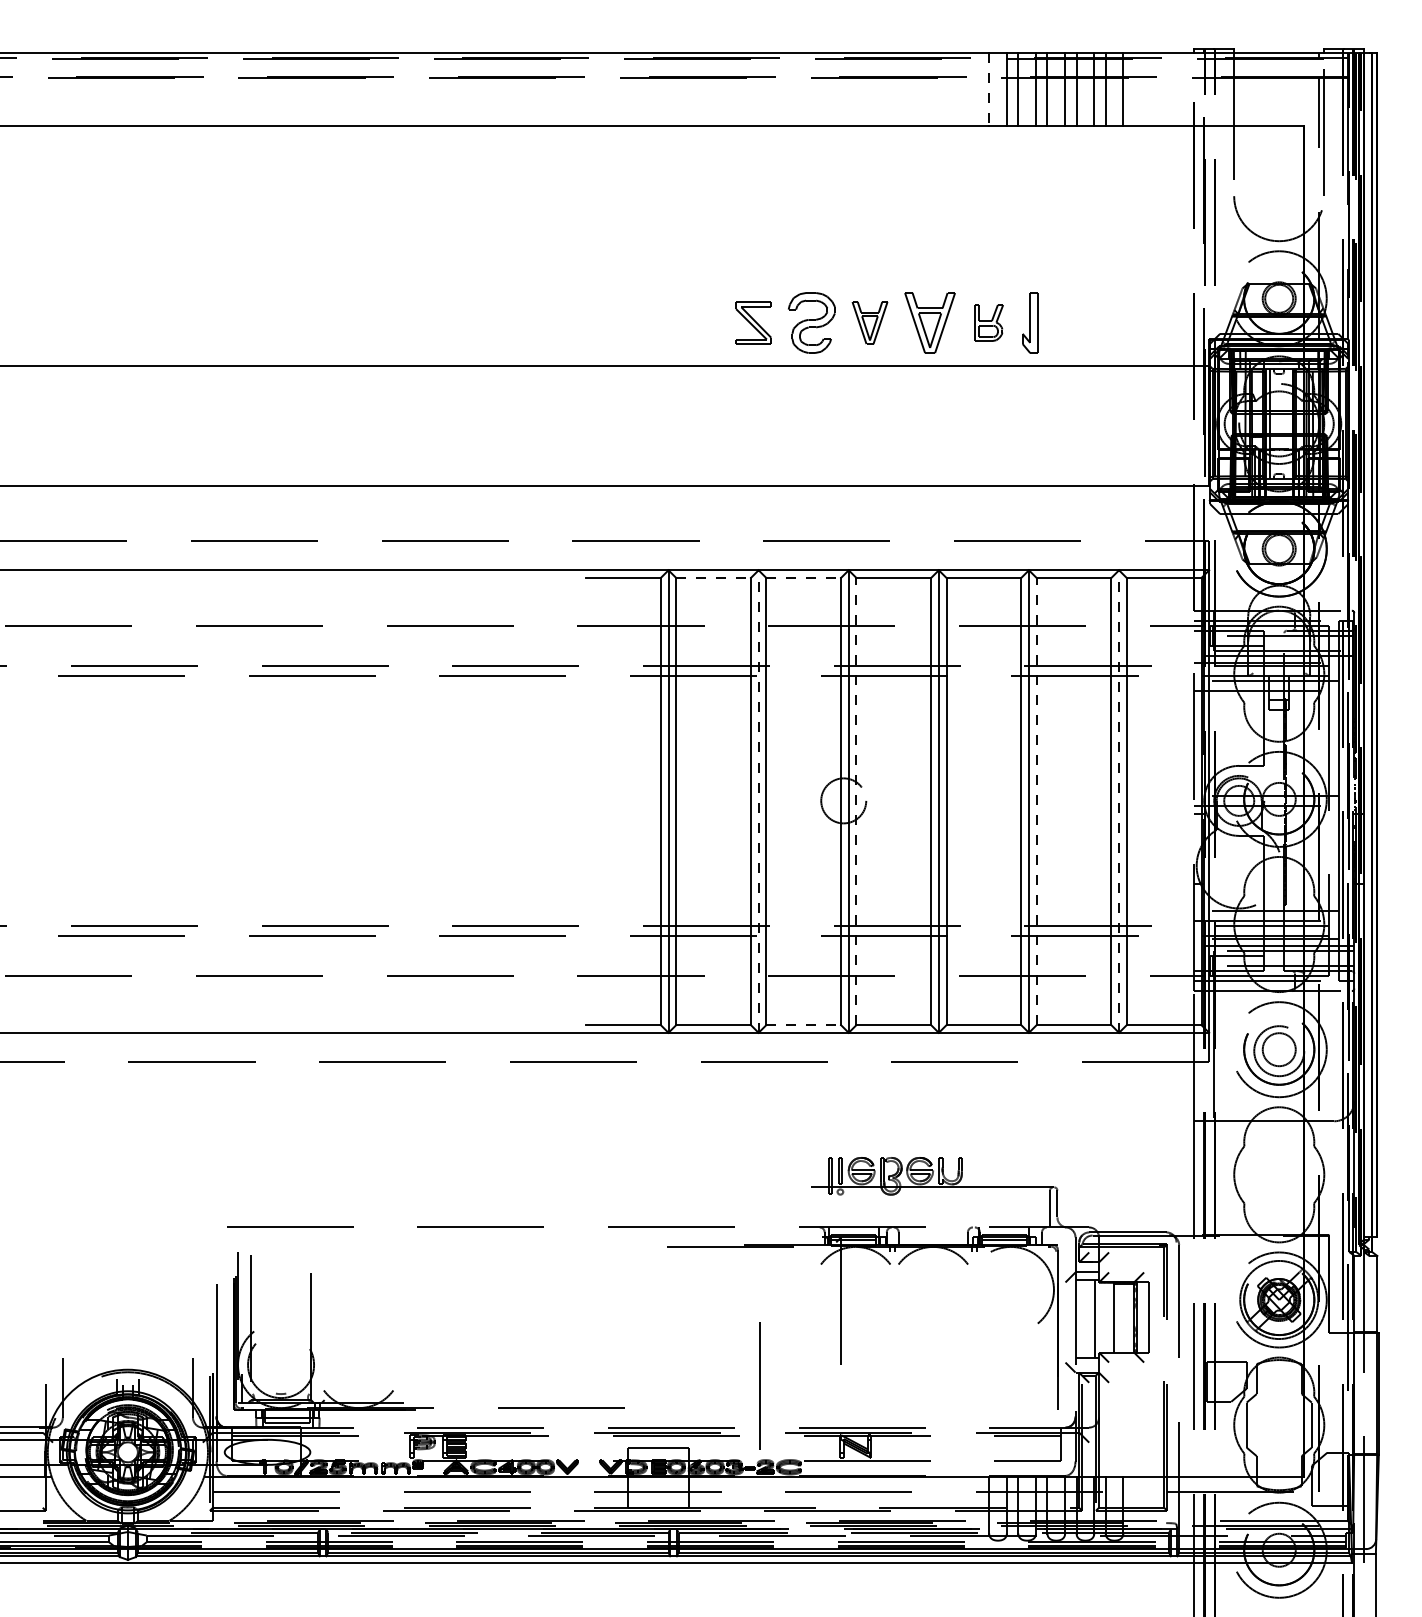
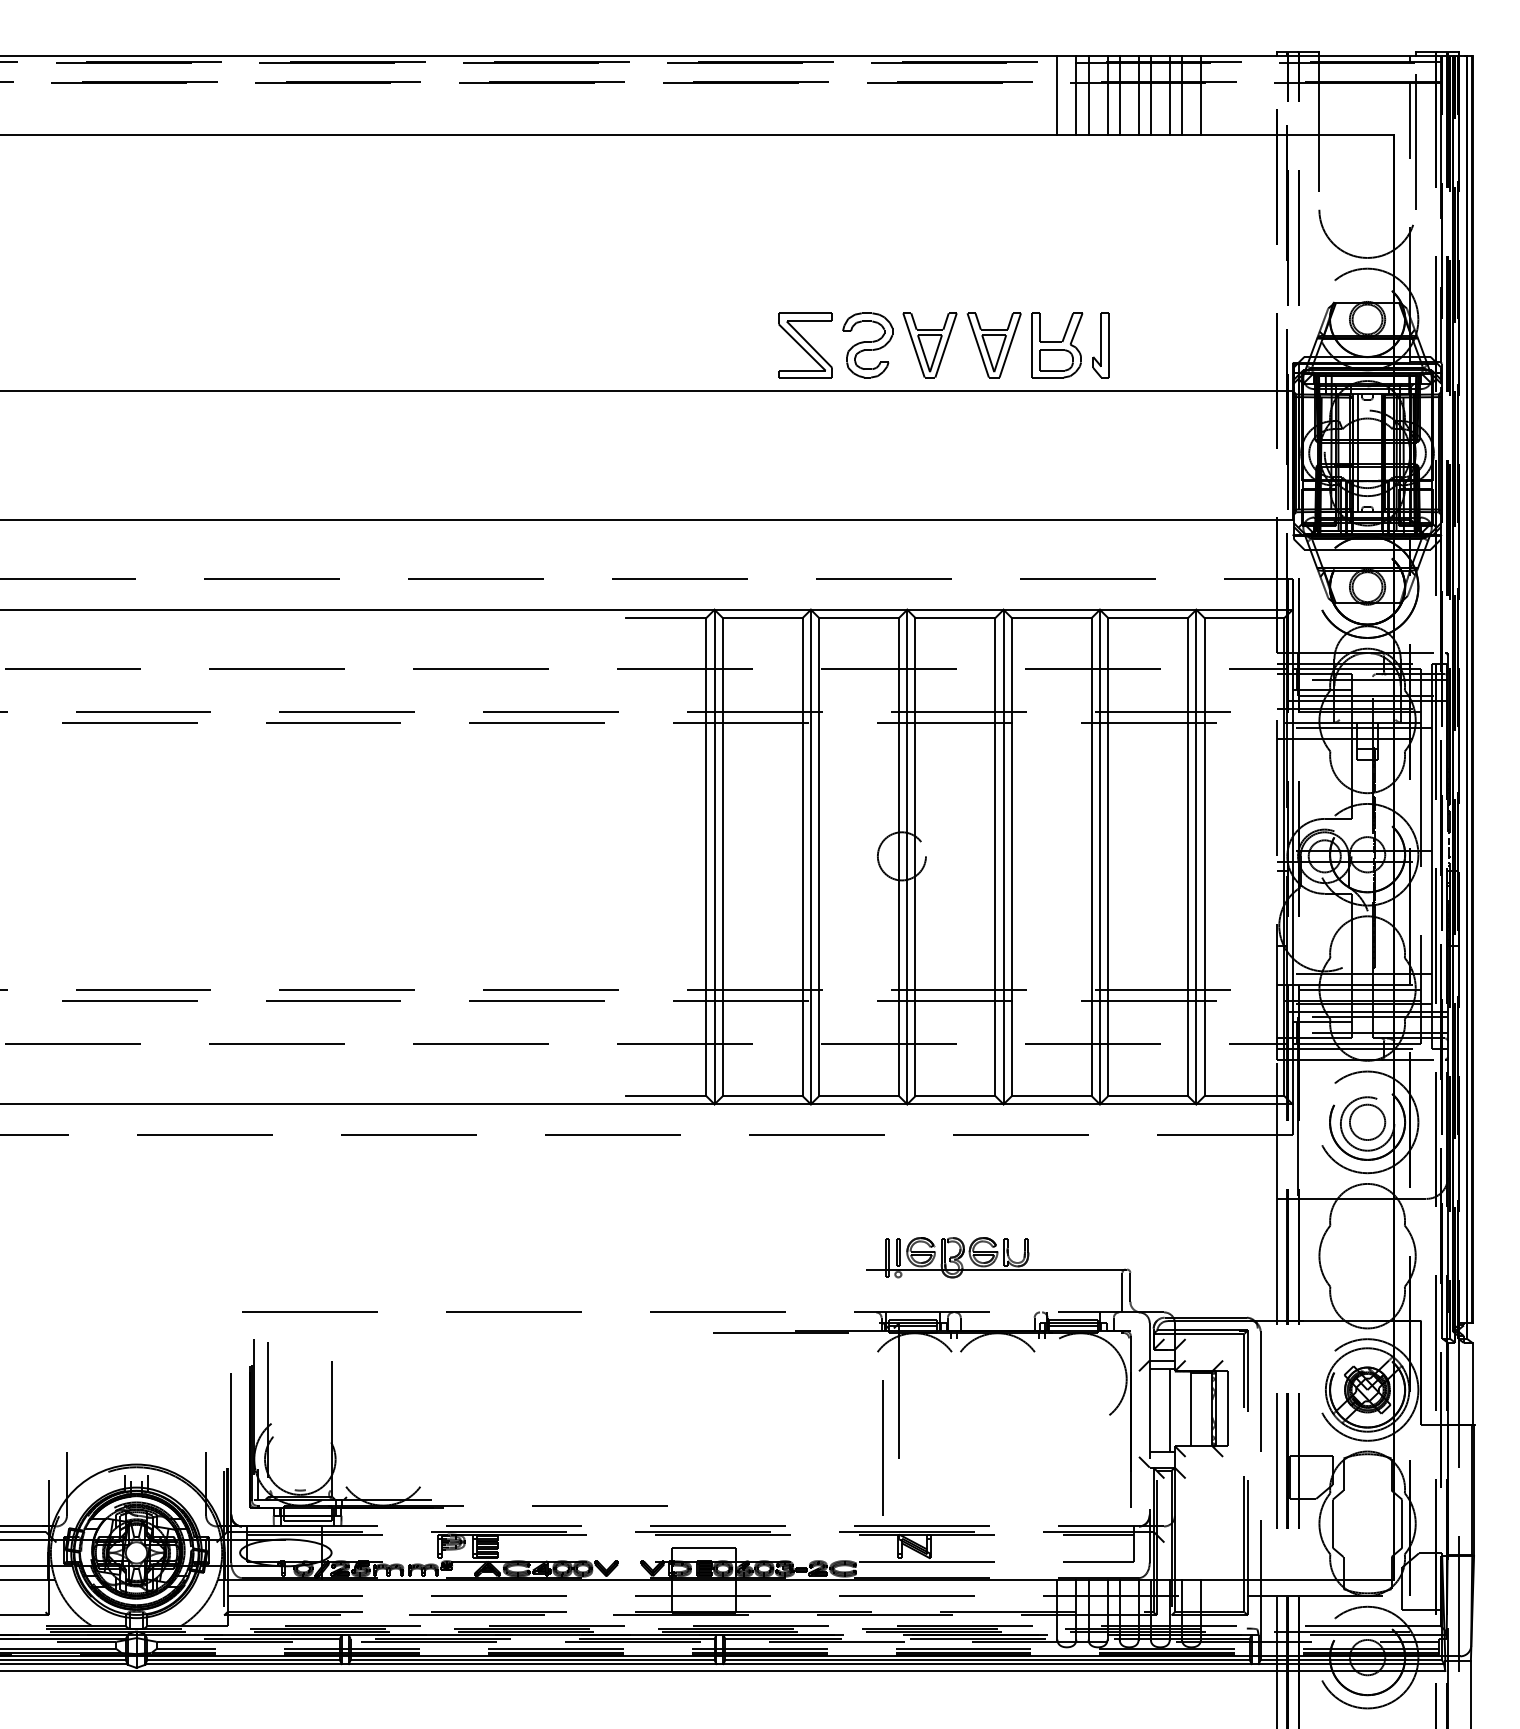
line: (989, 89) -> (1057, 95), dashed -> solid
part: (753, 322) -> (805, 344), size x1.43
part: (869, 322) -> (929, 344), size x1.43
part: (988, 322) -> (1056, 344), size x1.67
line: (714, 577) -> (763, 617), dashed -> solid
line: (804, 577) -> (859, 617), dashed -> solid
line: (758, 801) -> (810, 857), dashed -> solid
line: (856, 801) -> (915, 857), dashed -> solid
line: (1036, 801) -> (1108, 857), dashed -> solid
line: (1119, 801) -> (1196, 857), dashed -> solid
line: (804, 1025) -> (859, 1096), dashed -> solid
line: (759, 1385) -> (882, 1447), moved

